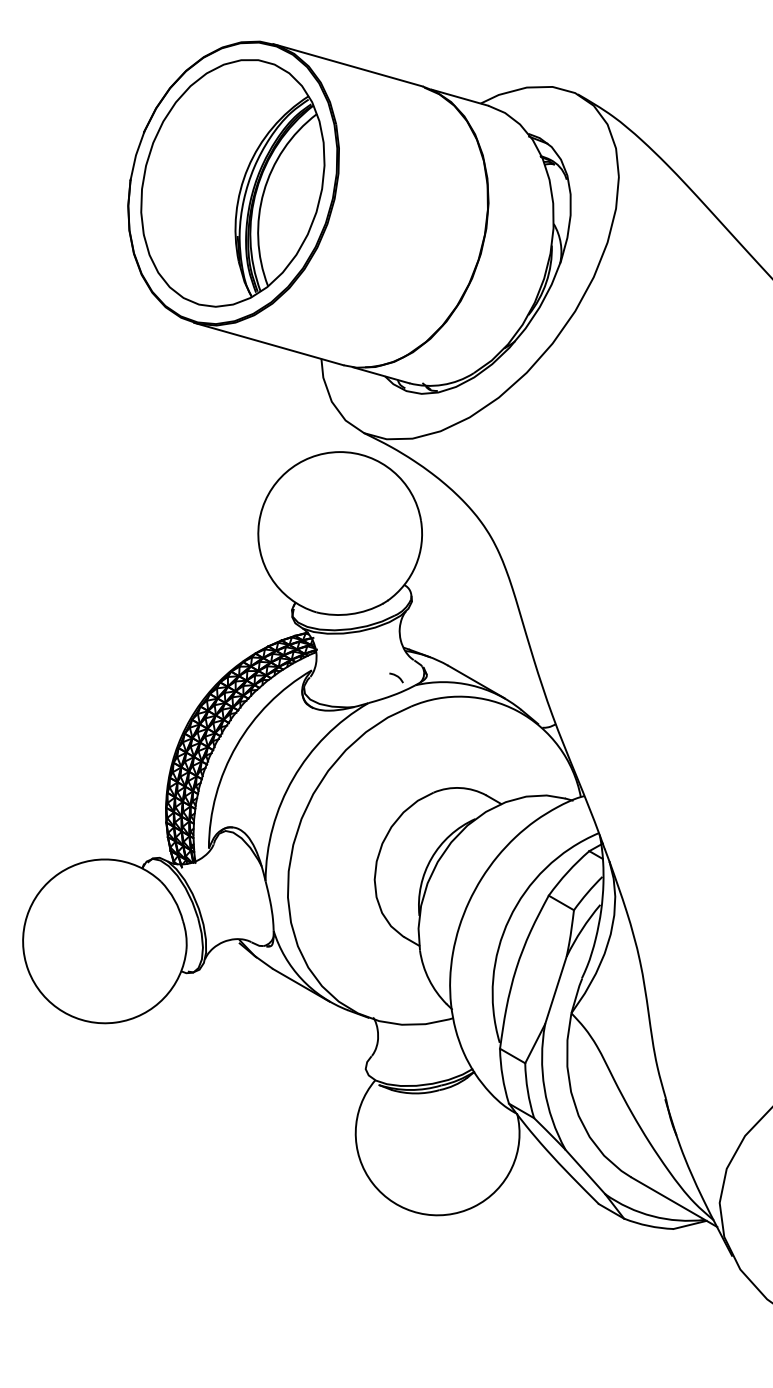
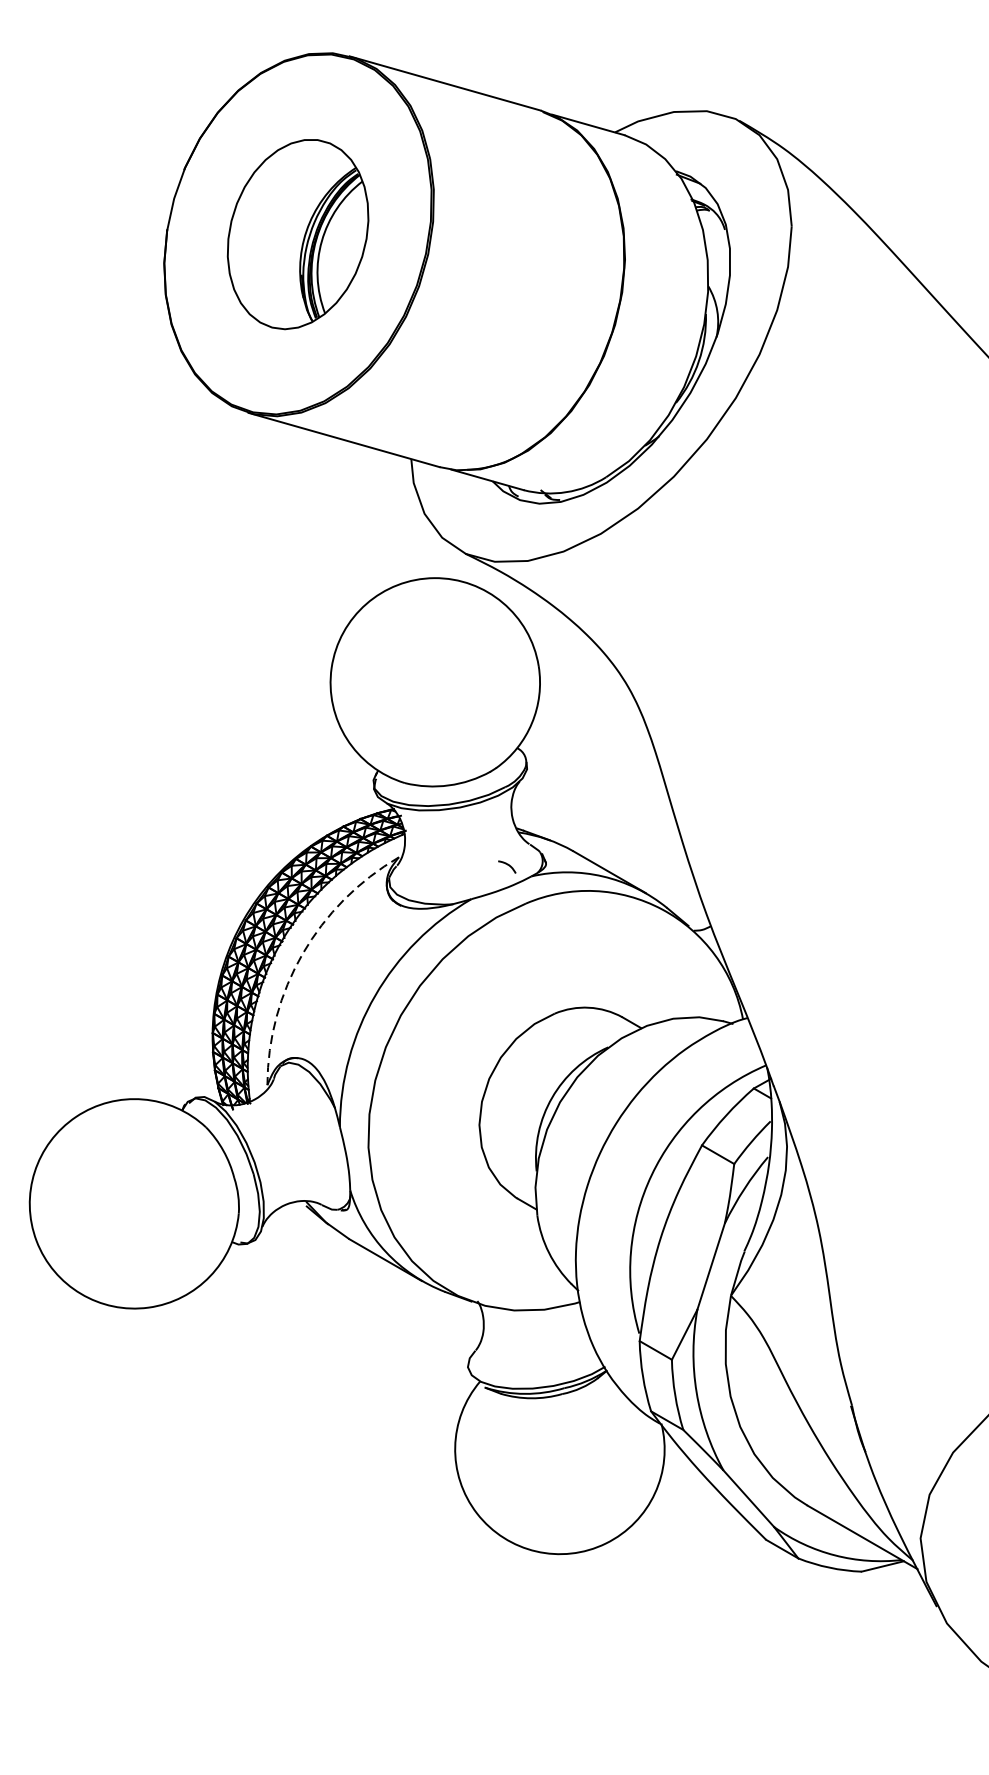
part: (232, 183) -> (297, 234), size x0.6
arc: (236, 745) -> (302, 953), solid -> dashed

